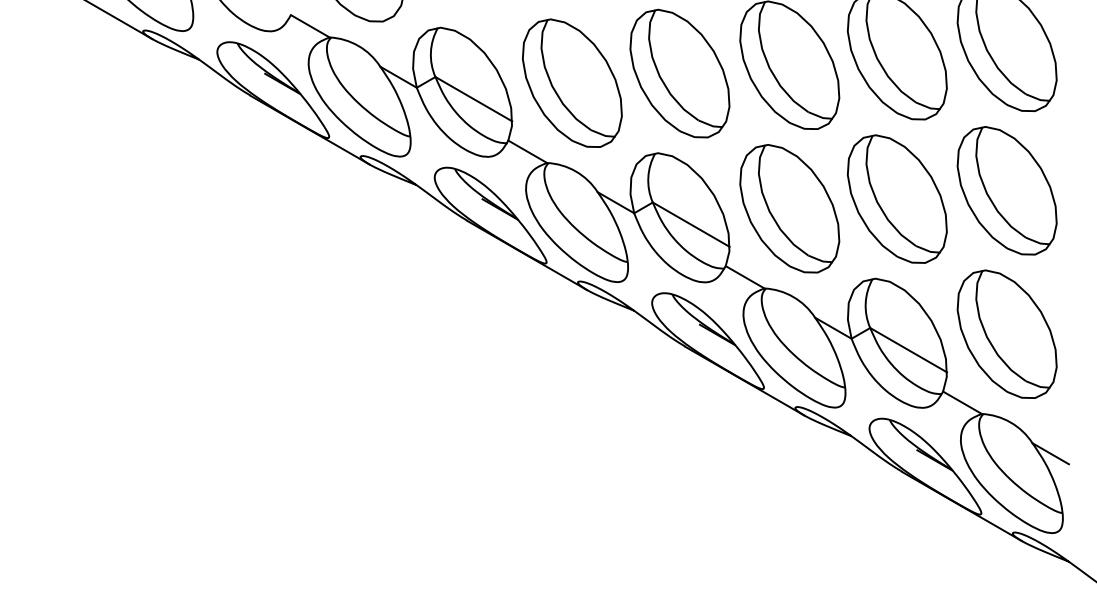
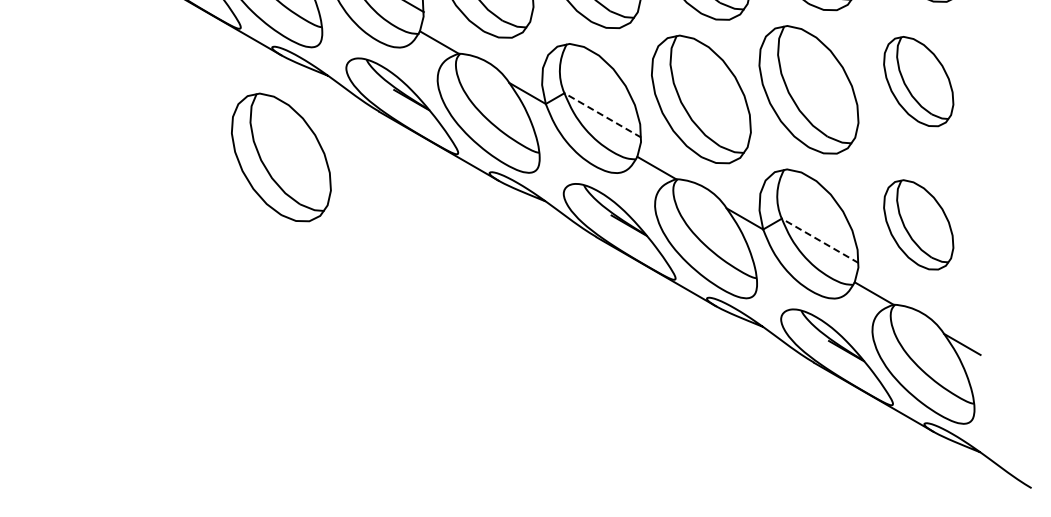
part: (1006, 190) -> (918, 81), size x0.7
line: (690, 224) -> (602, 115), solid -> dashed
part: (369, 266) -> (281, 157), added
part: (1006, 333) -> (918, 224), size x0.7
line: (908, 349) -> (820, 240), solid -> dashed

